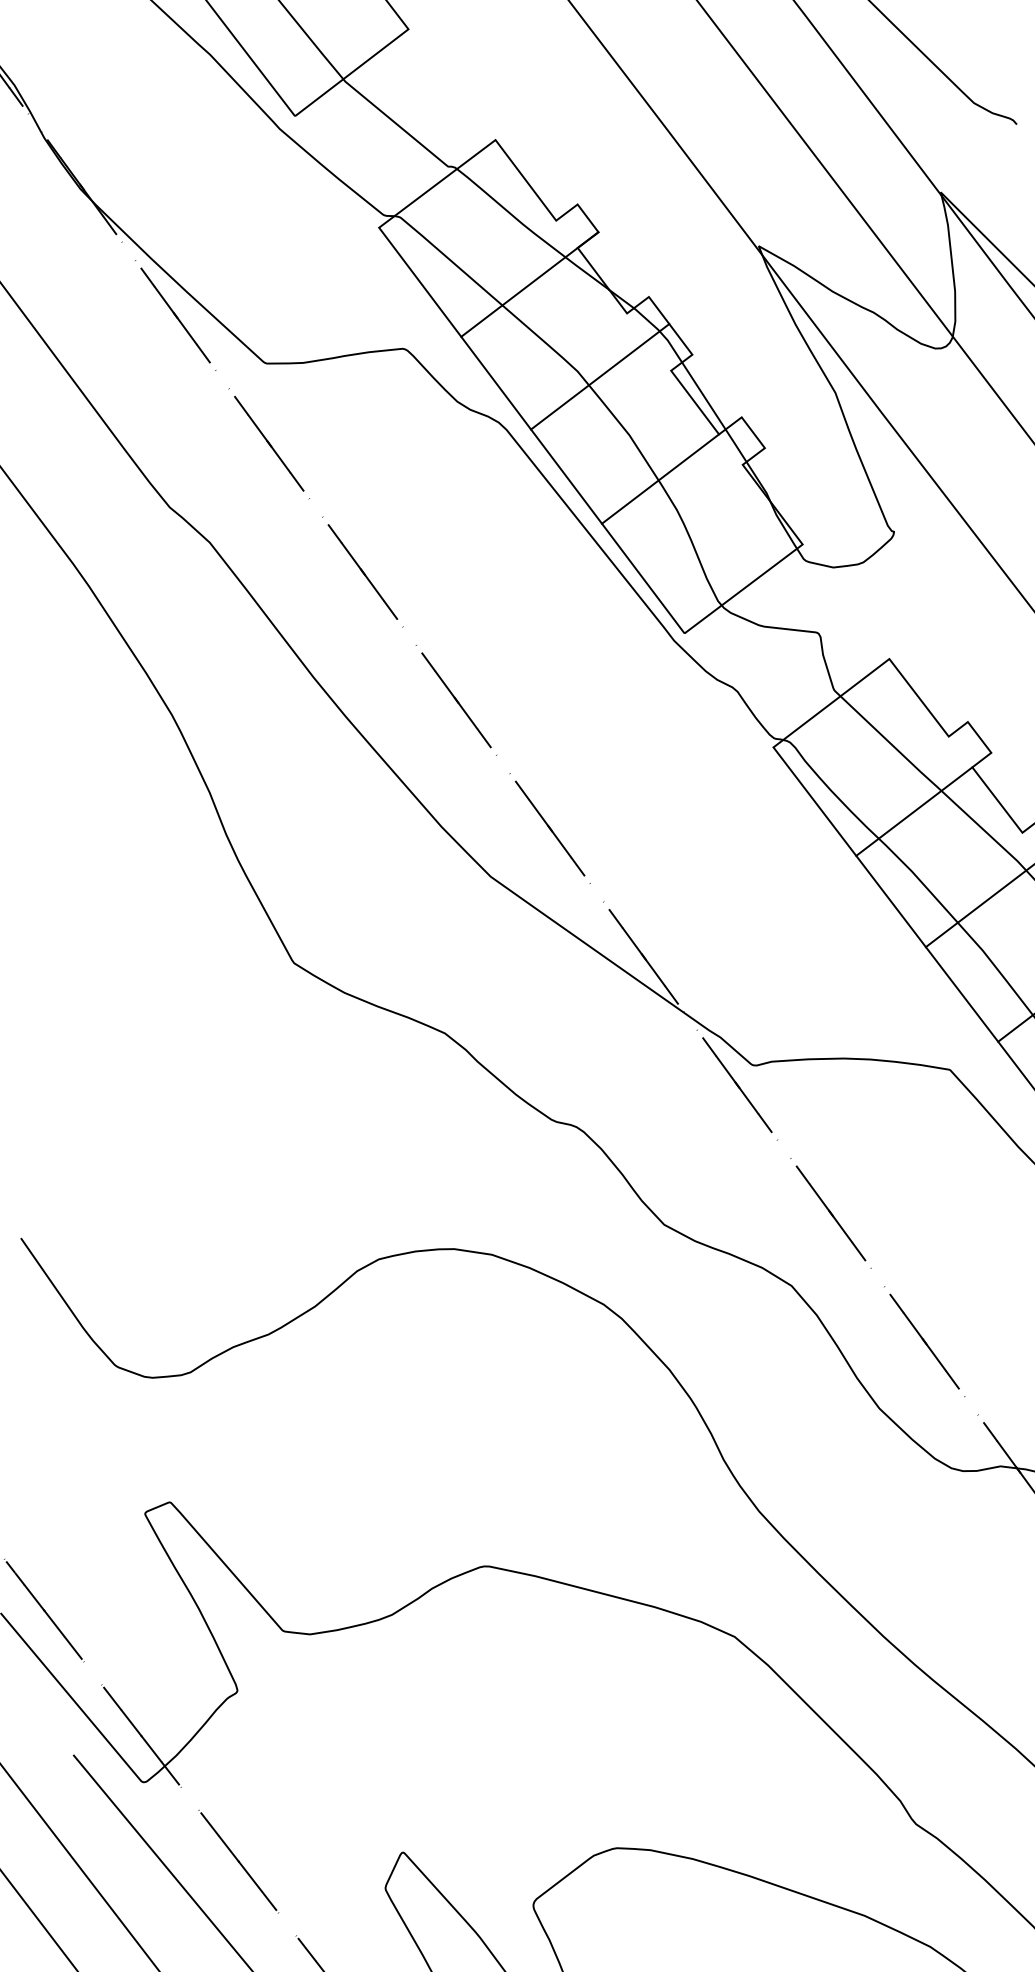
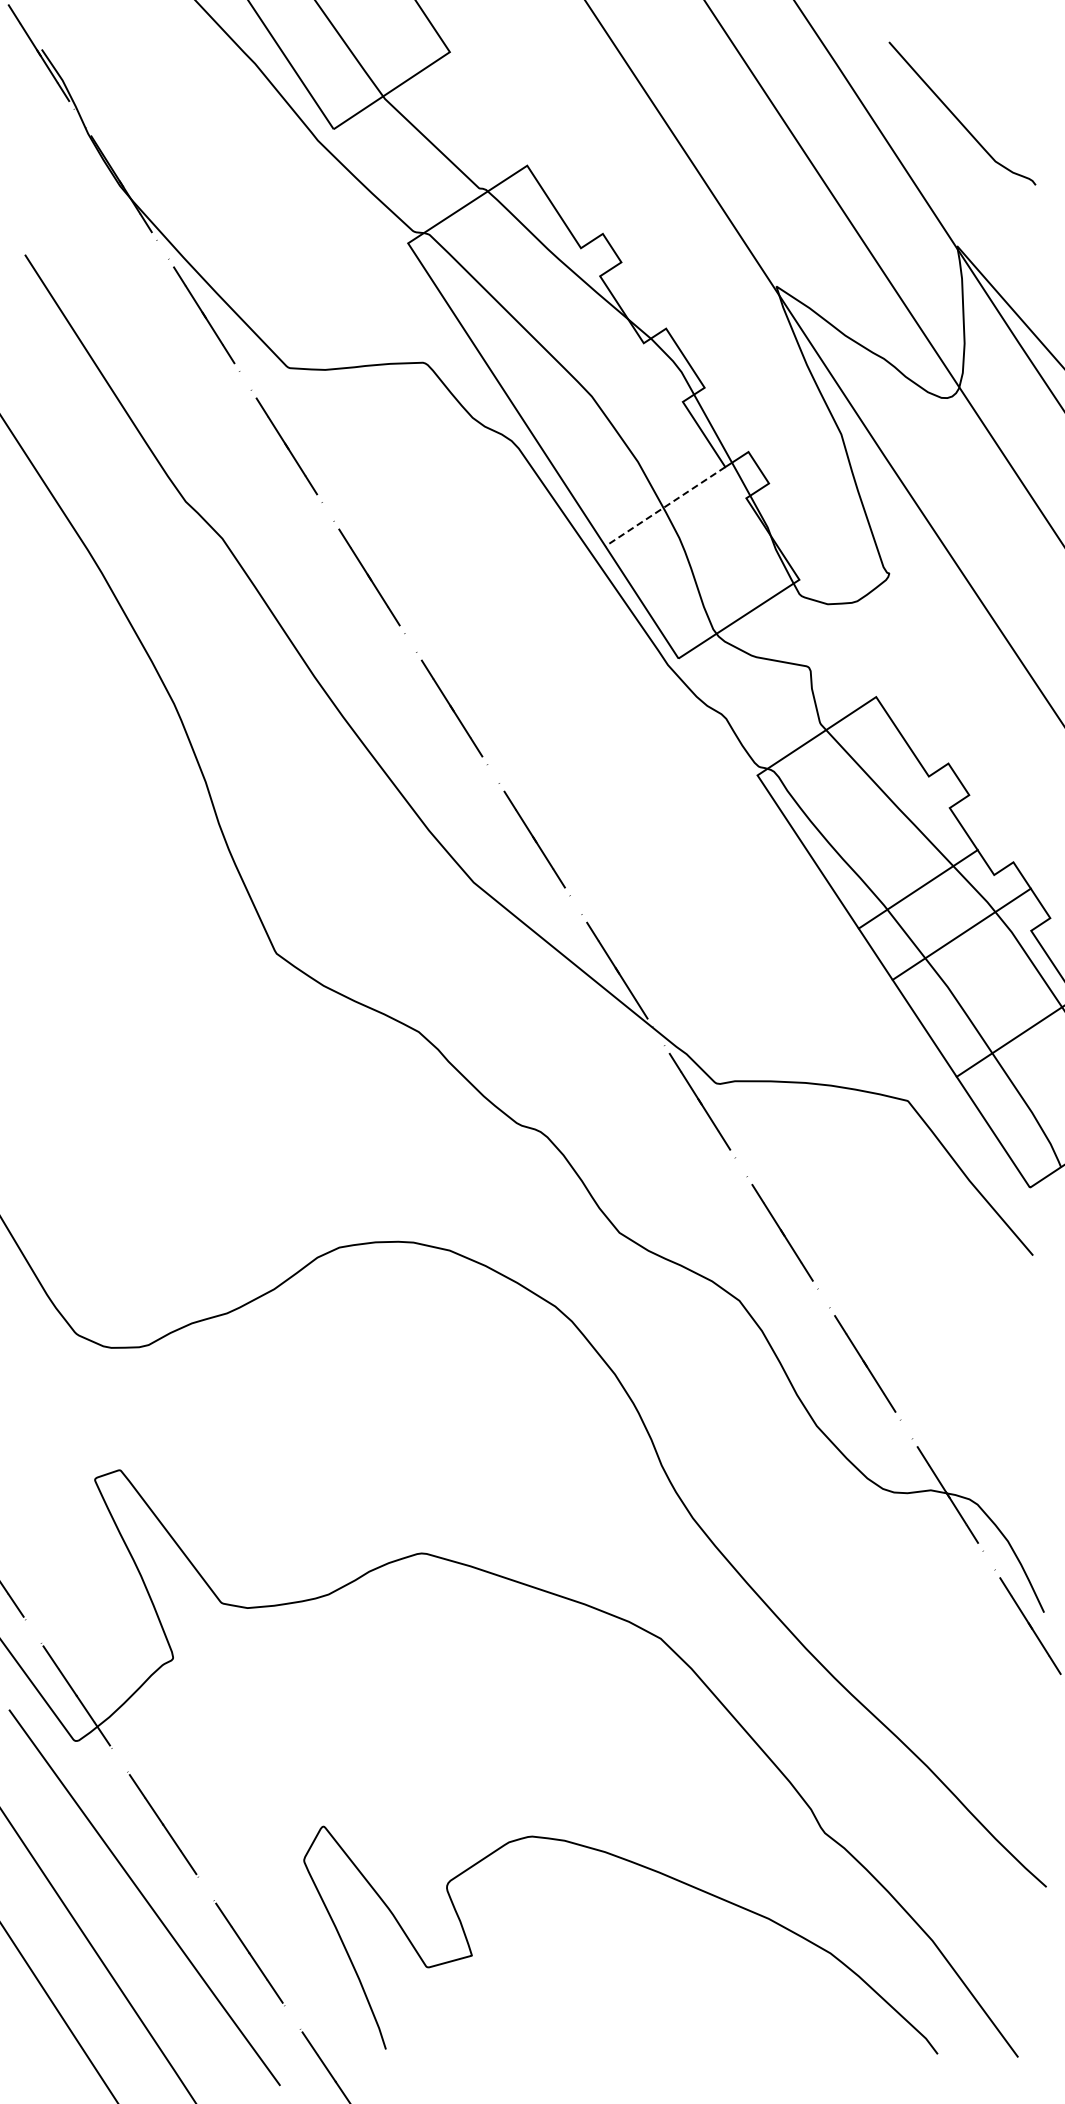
line: (529, 284) -> (550, 308), removed
line: (600, 376) -> (613, 402), removed
line: (660, 478) -> (665, 506), solid -> dashed
line: (913, 811) -> (917, 889), moved

